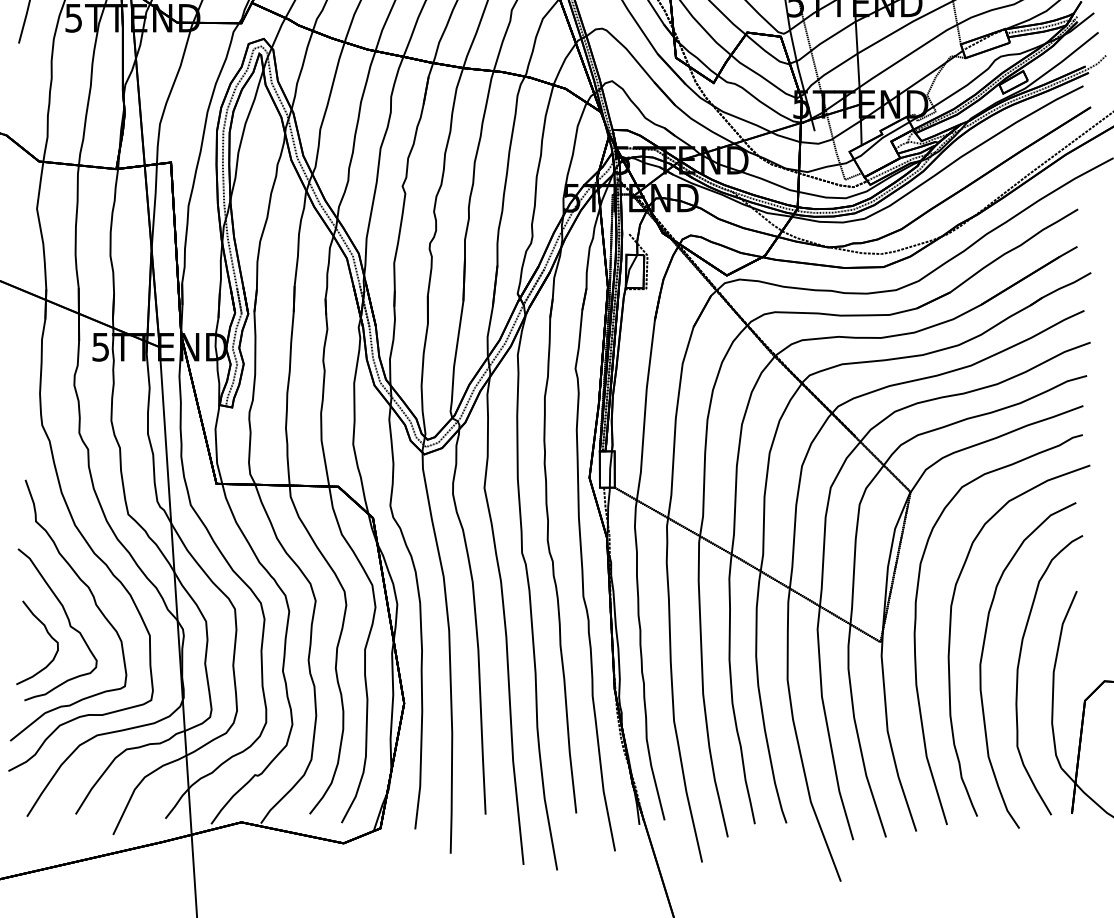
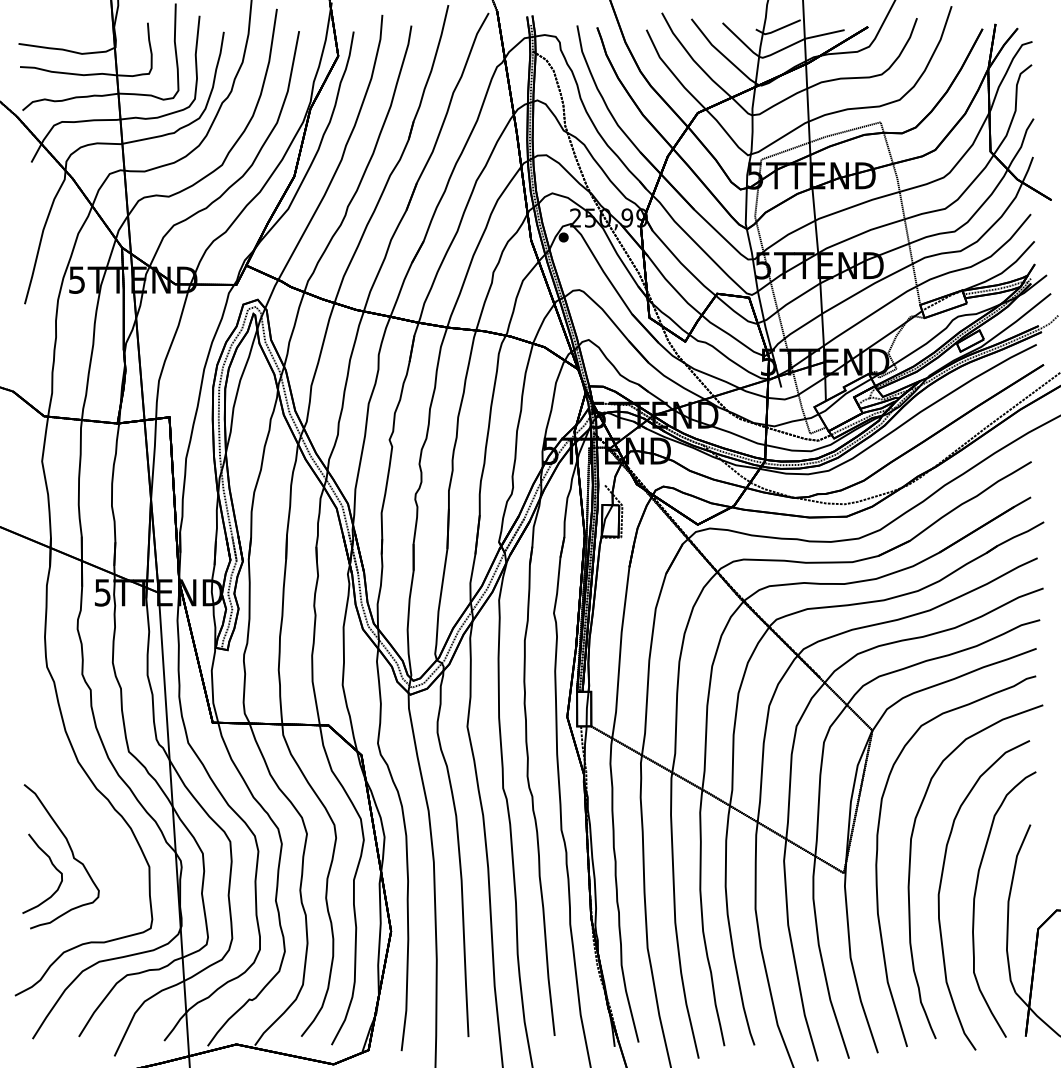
curve: (94, 602) -> (96, 835), removed

